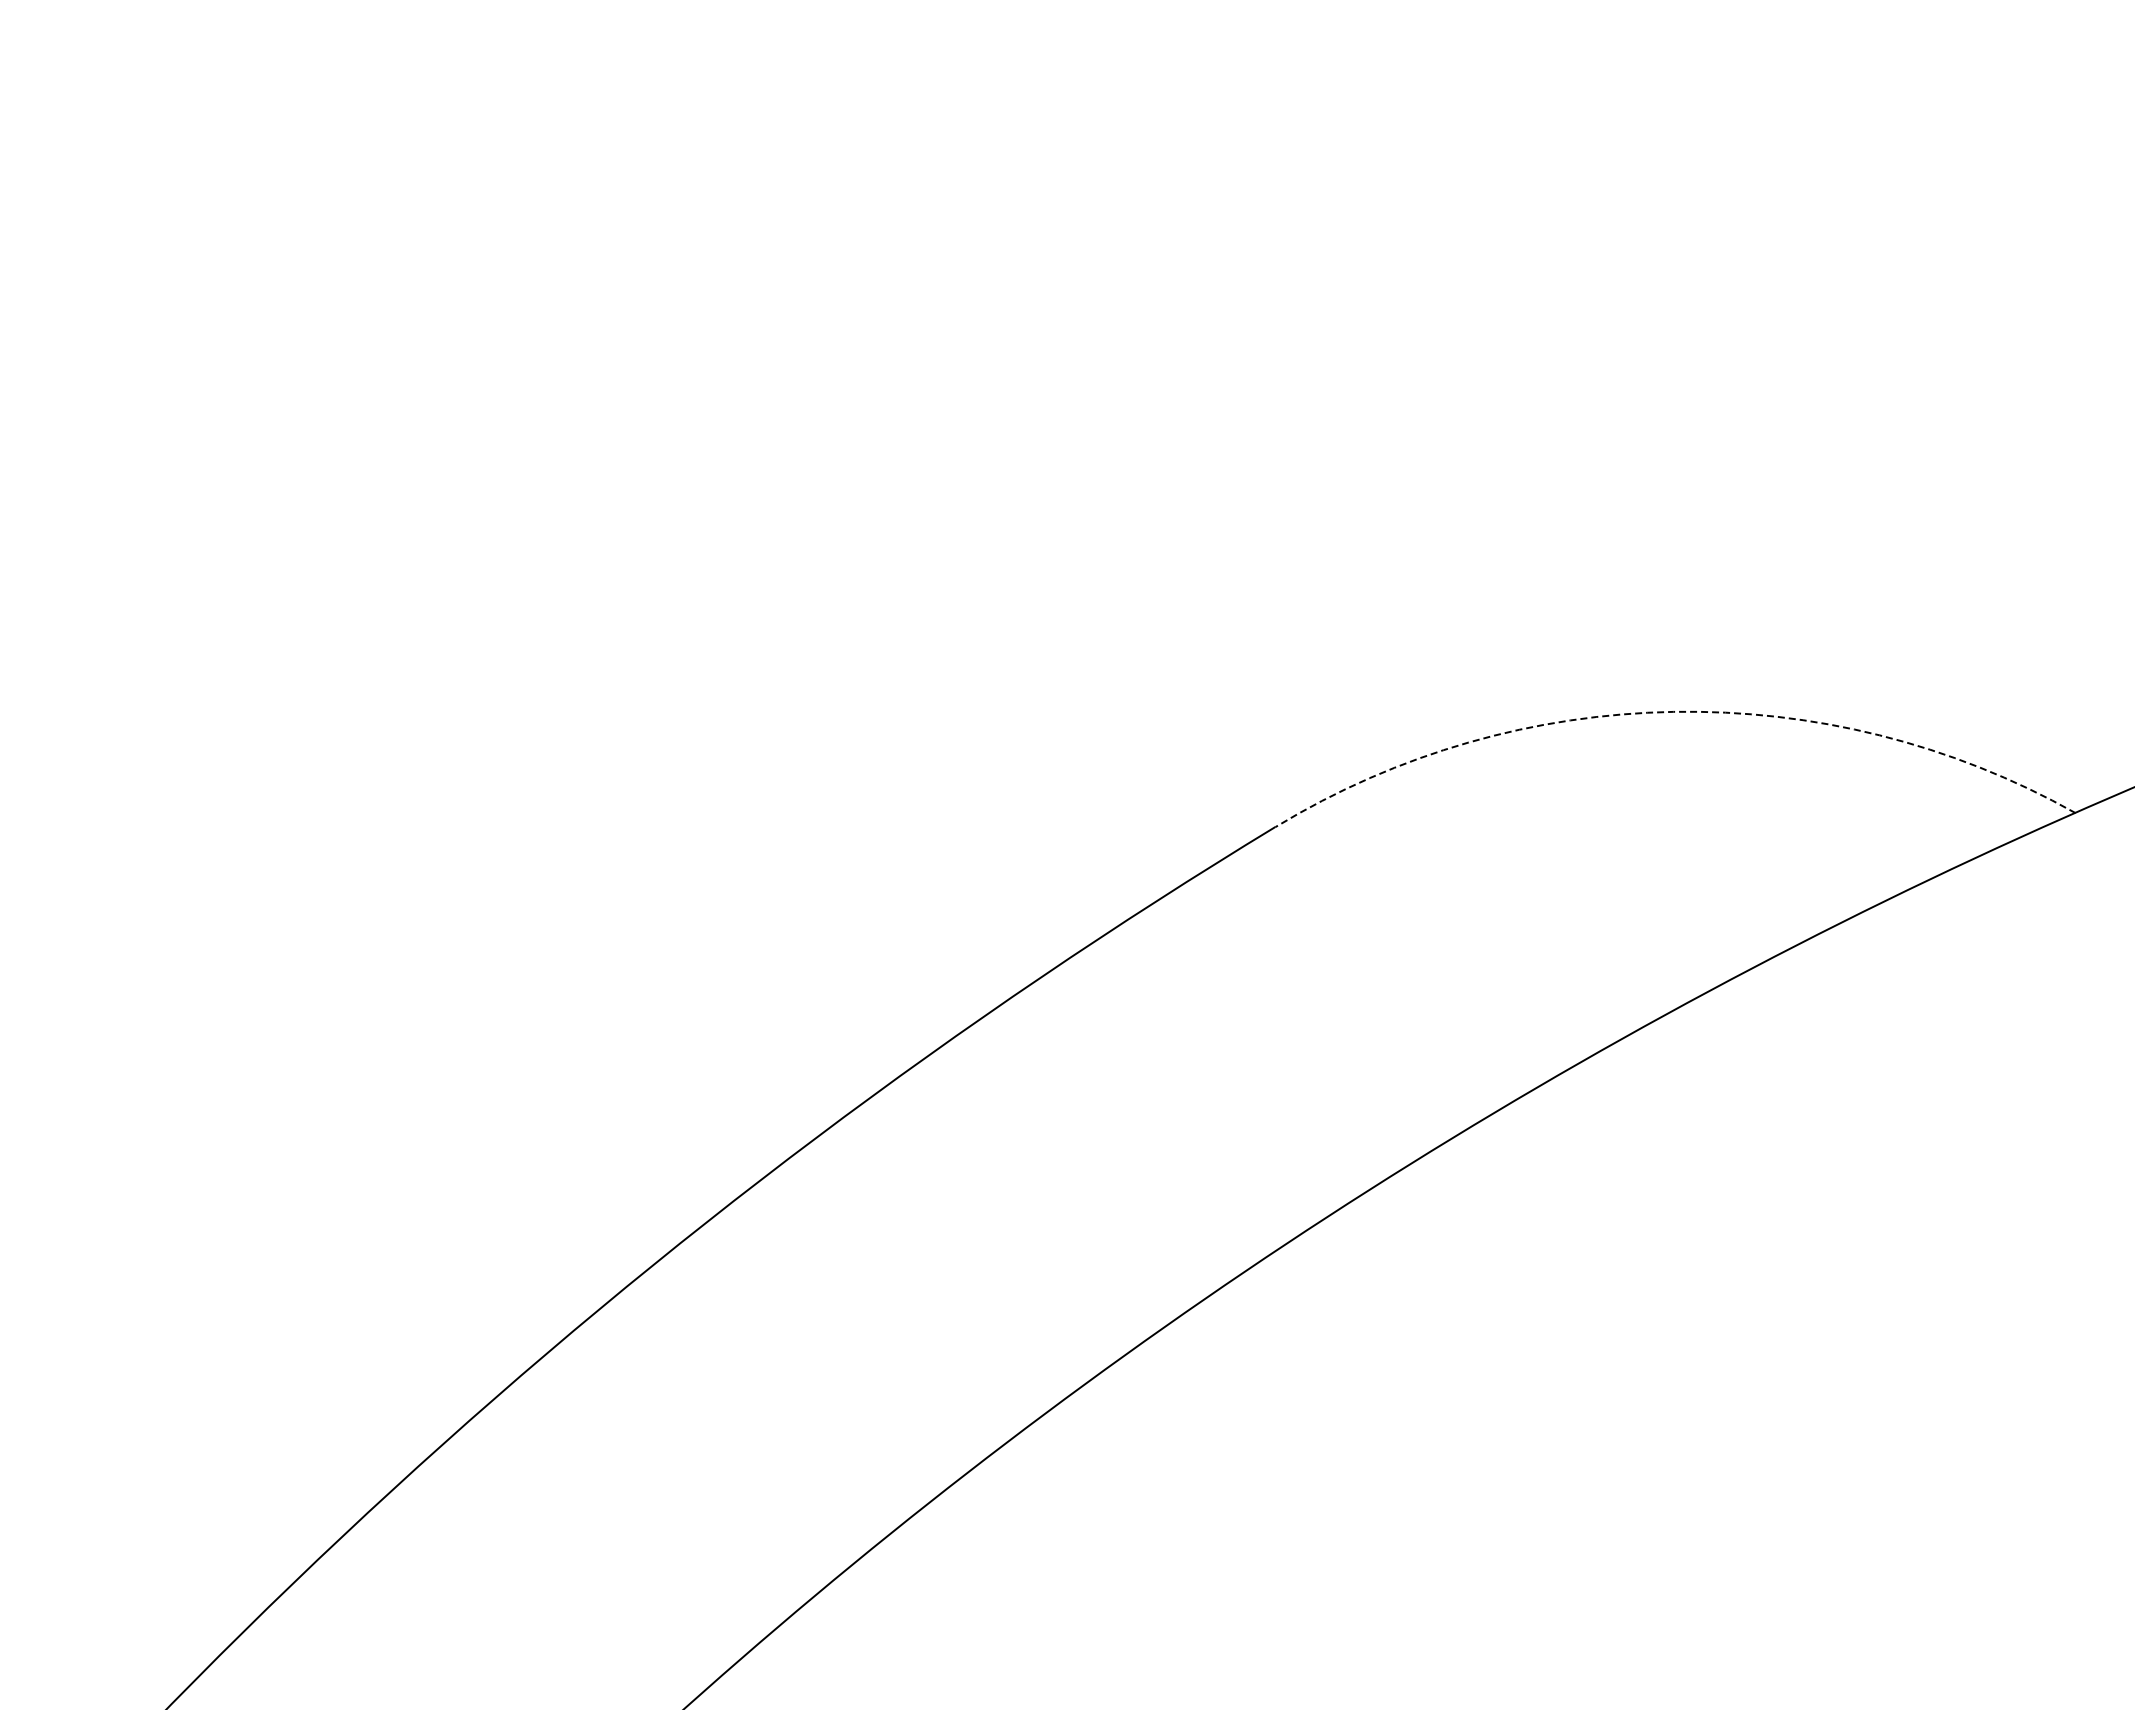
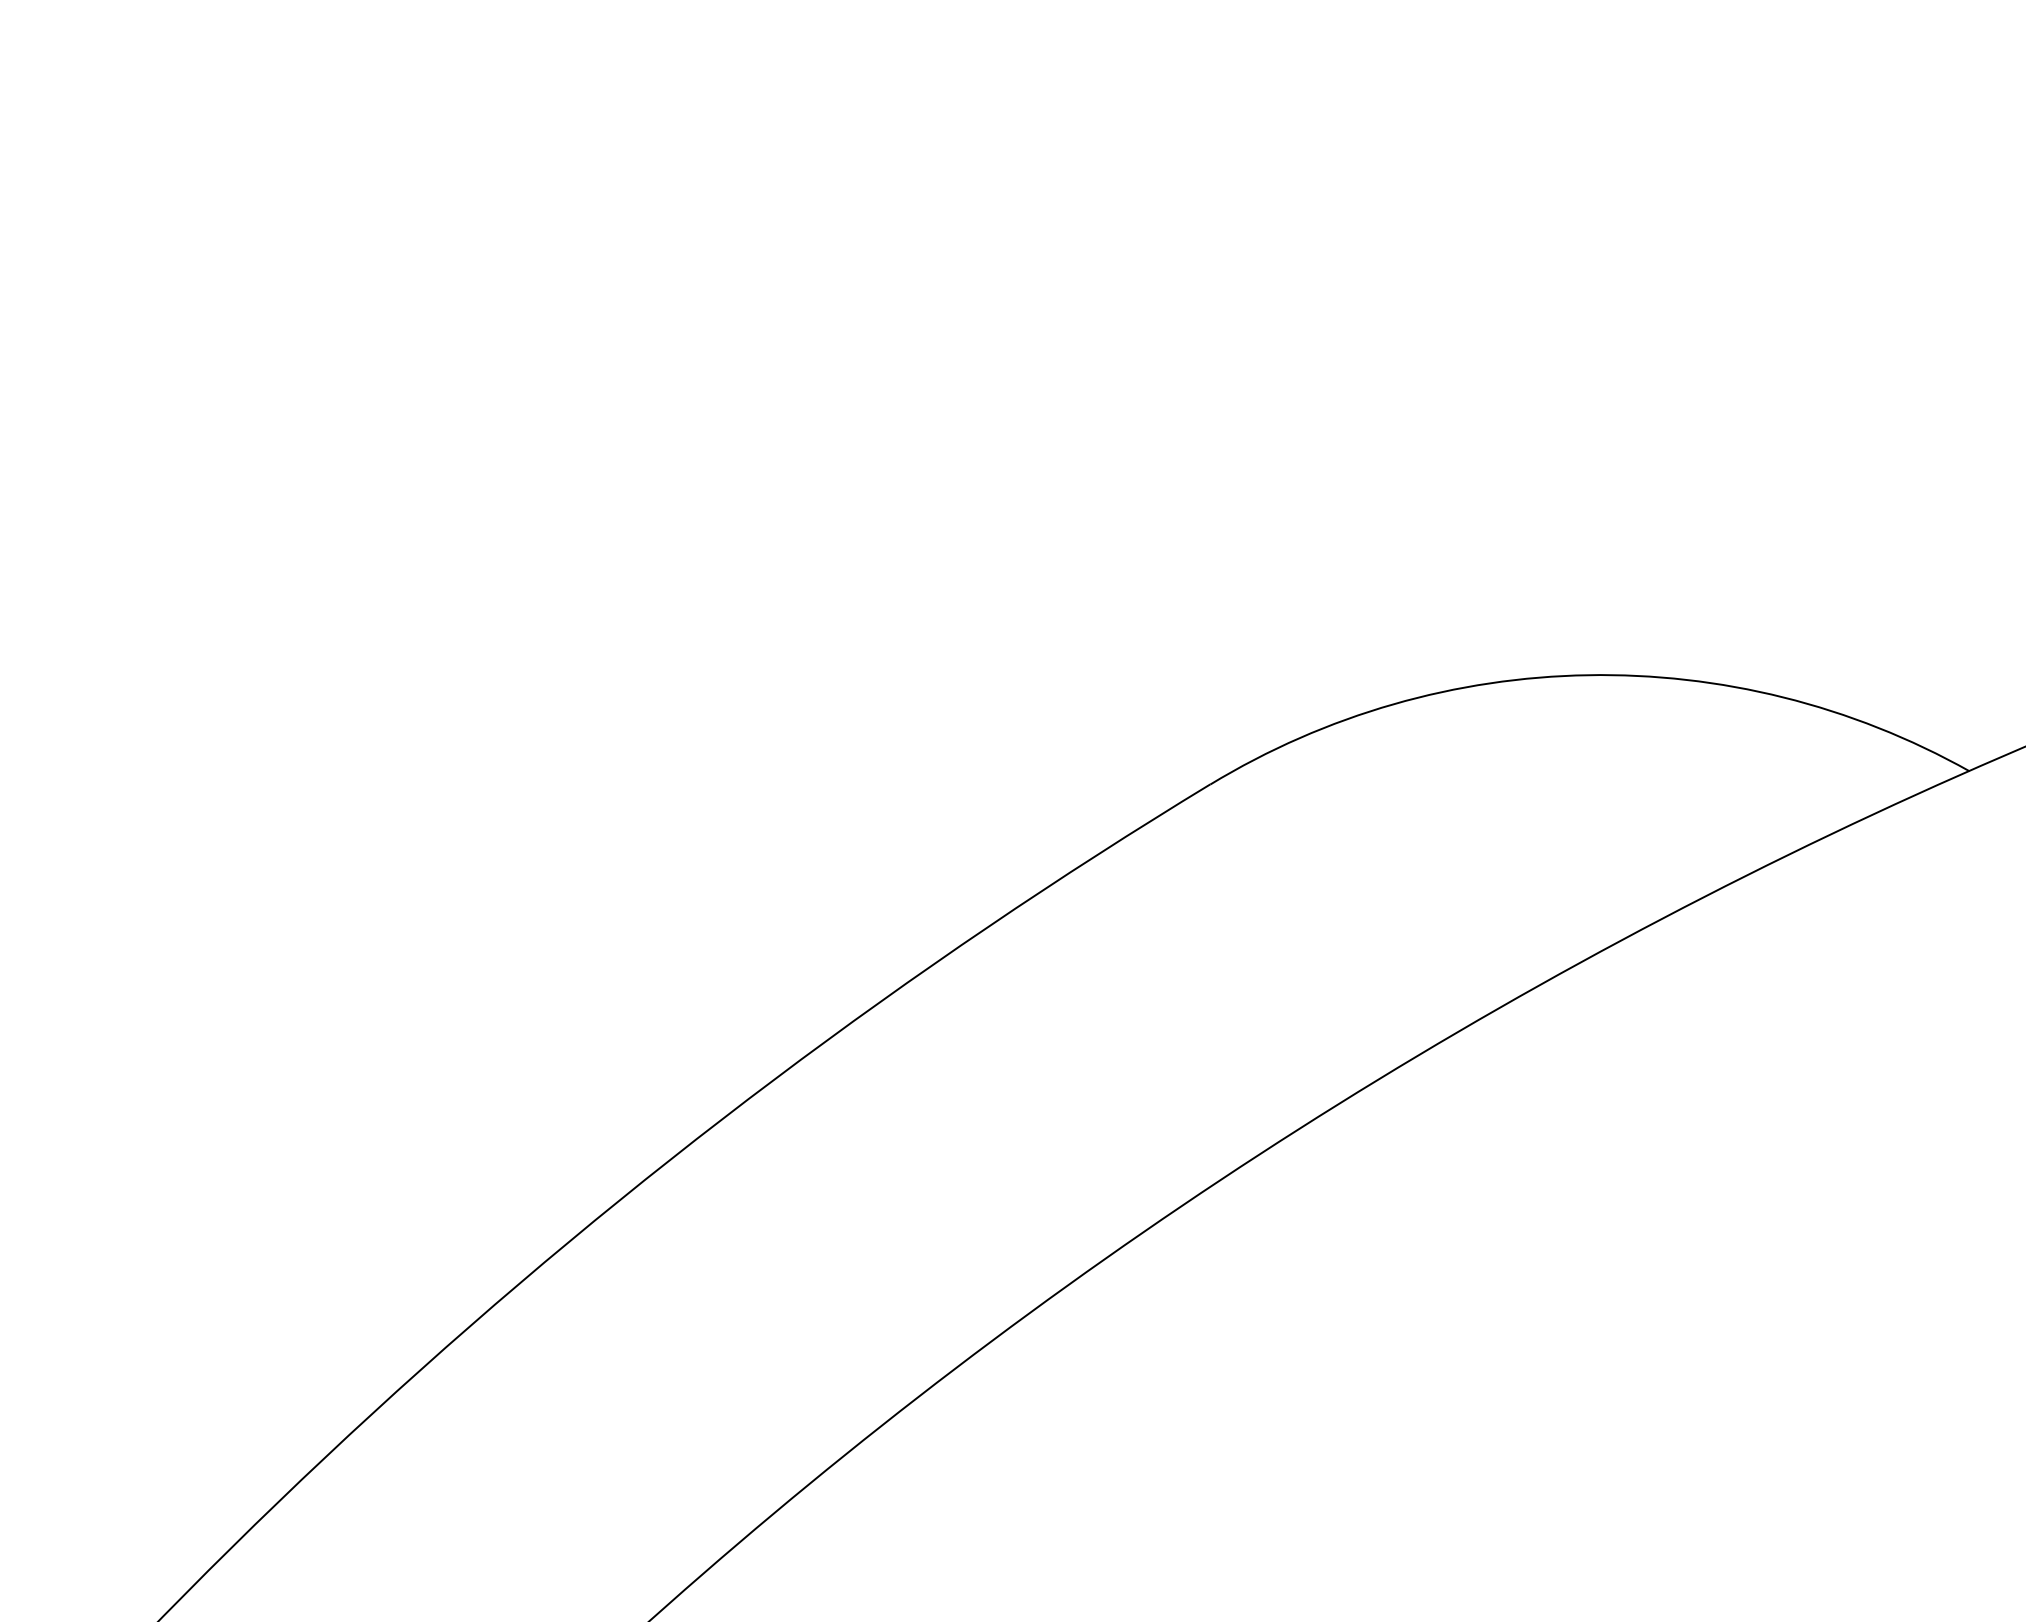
arc: (1673, 711) -> (1587, 674), dashed -> solid

